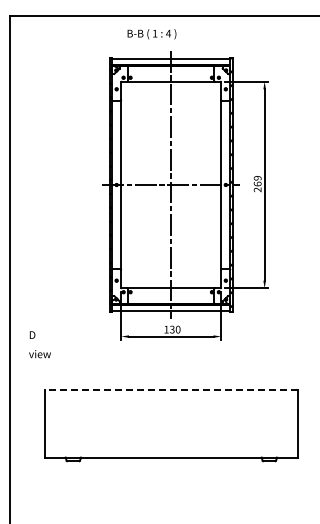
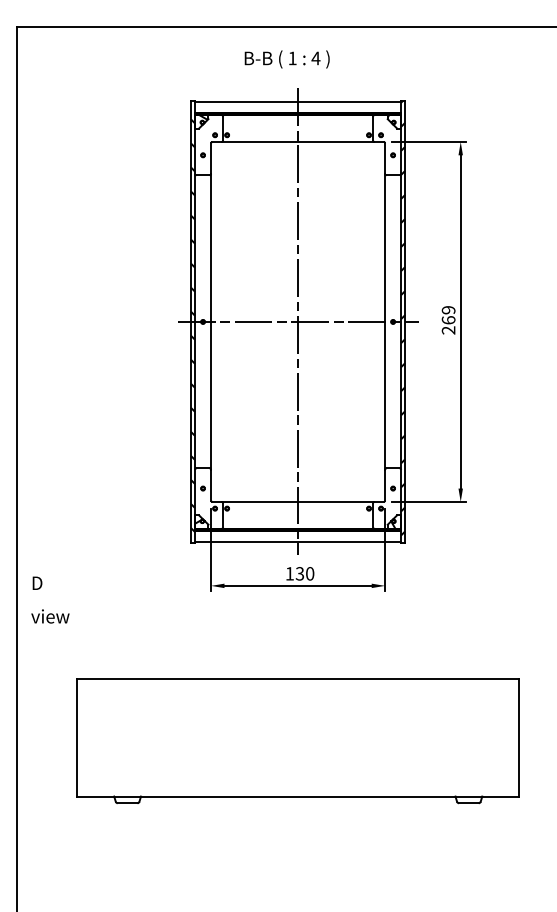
text: (151, 34) -> (286, 59), moved
text: (39, 344) -> (49, 599), moved
line: (171, 389) -> (298, 678), dashed -> solid

